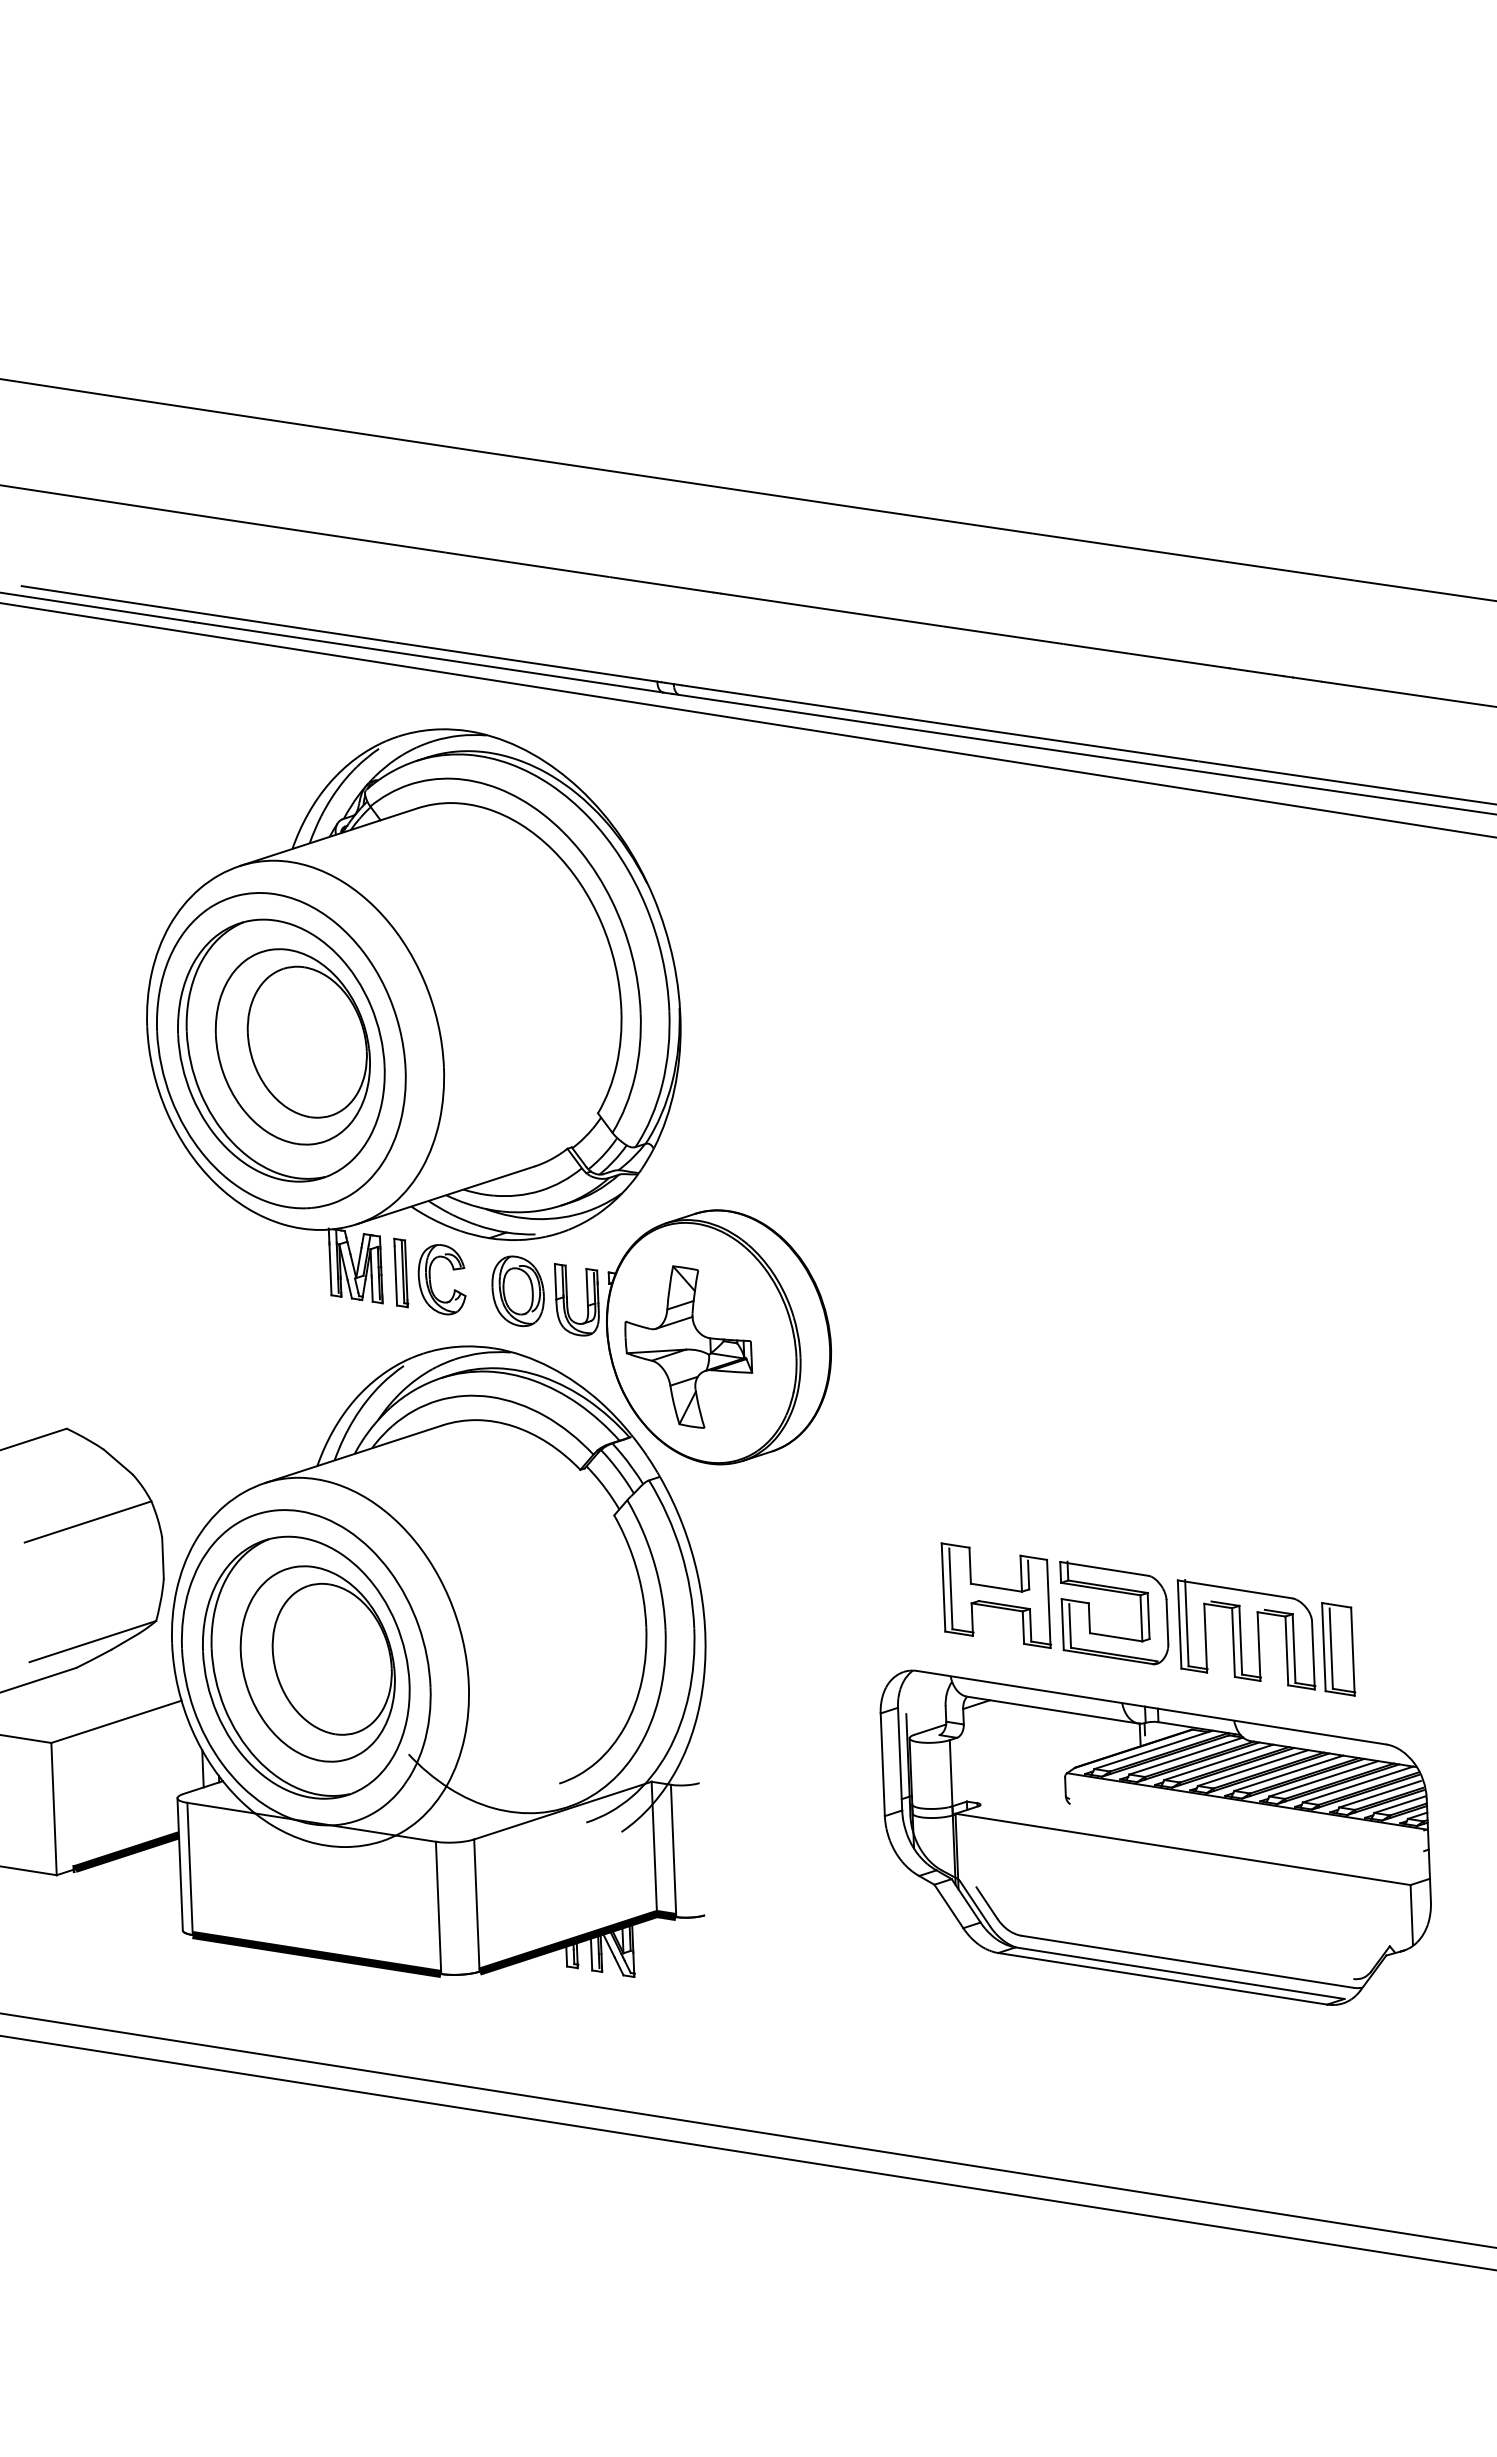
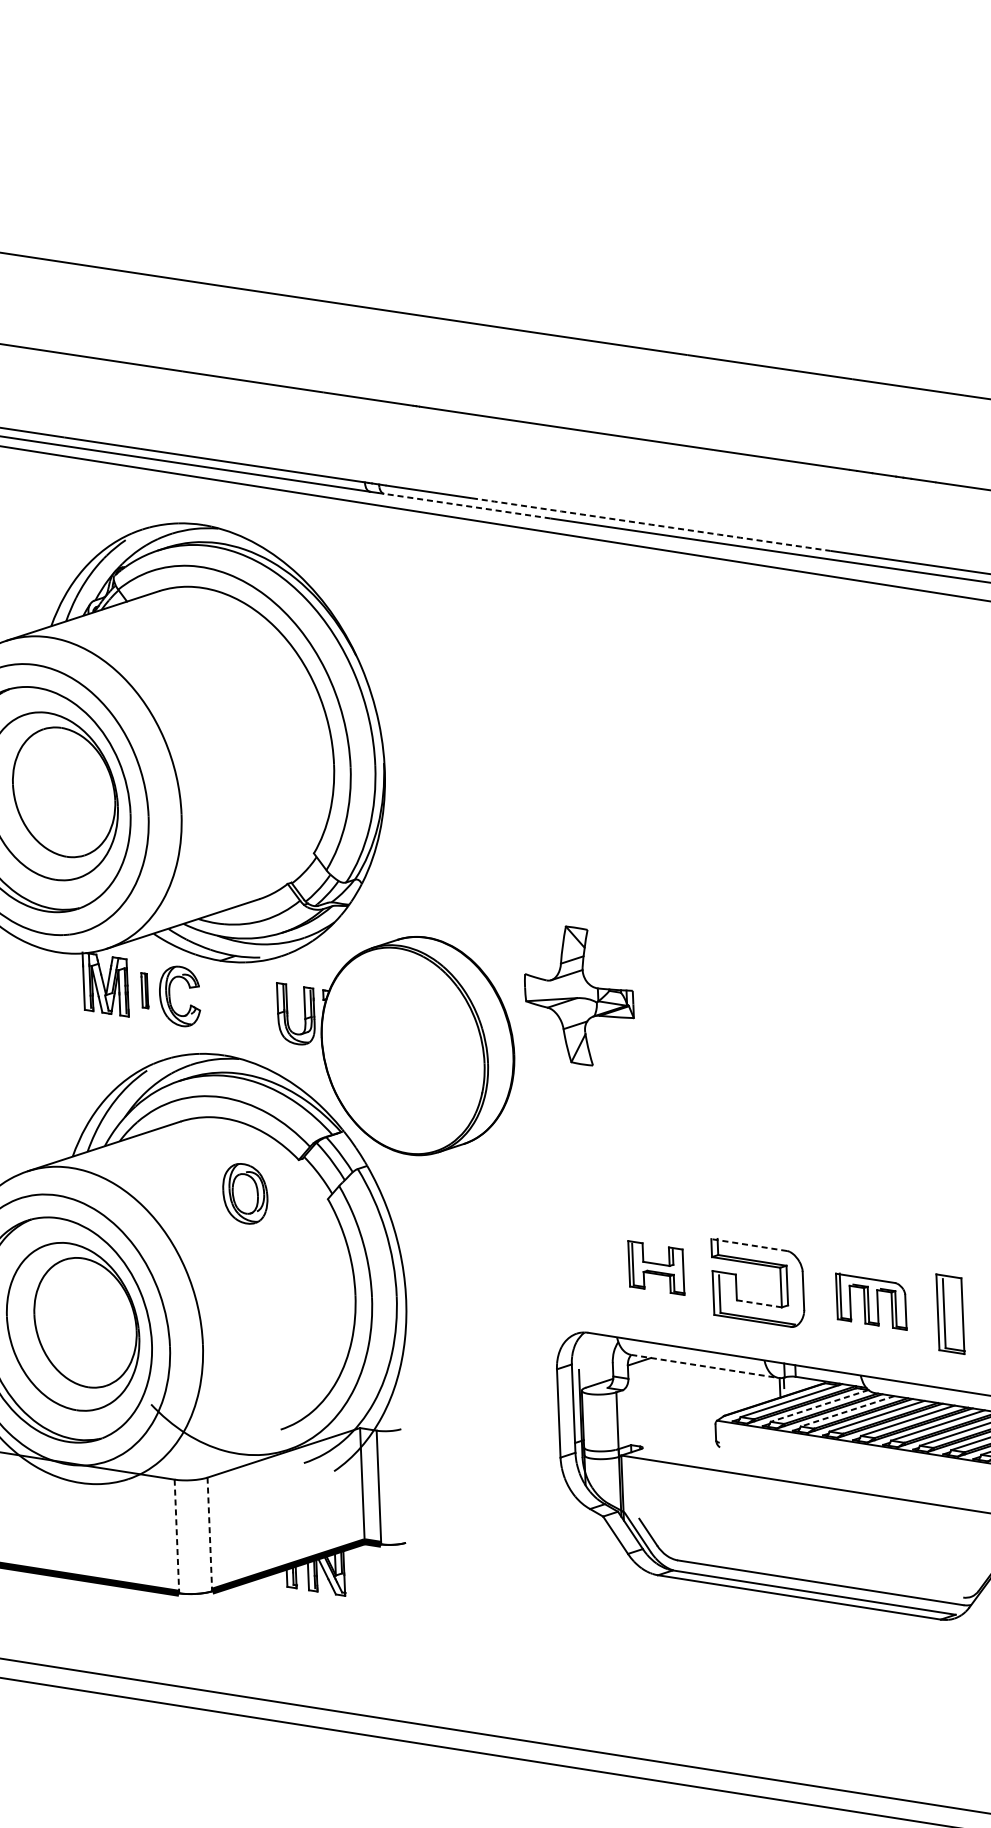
line: (772, 708) -> (463, 505), solid -> dashed
arc: (990, 730) -> (651, 524), solid -> dashed
part: (401, 1272) -> (145, 990), size x0.6
part: (517, 1291) -> (244, 1194), moved
part: (688, 1346) -> (579, 995), moved
line: (1104, 1568) -> (749, 1244), solid -> dashed
part: (996, 1595) -> (656, 1267), size x0.6
part: (1246, 1634) -> (871, 1301), size x0.6
line: (1115, 1637) -> (758, 1304), solid -> dashed
line: (1052, 1710) -> (704, 1366), solid -> dashed
line: (1186, 1756) -> (819, 1406), solid -> dashed
line: (1218, 1762) -> (847, 1411), solid -> dashed
line: (476, 1906) -> (209, 1535), solid -> dashed
line: (438, 1908) -> (176, 1536), solid -> dashed

